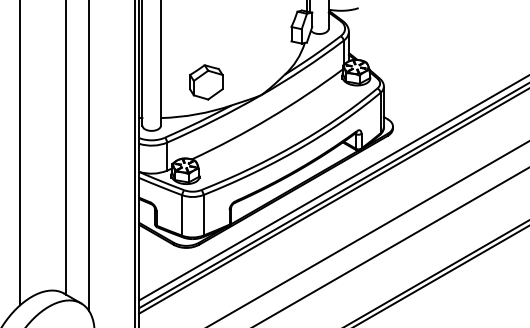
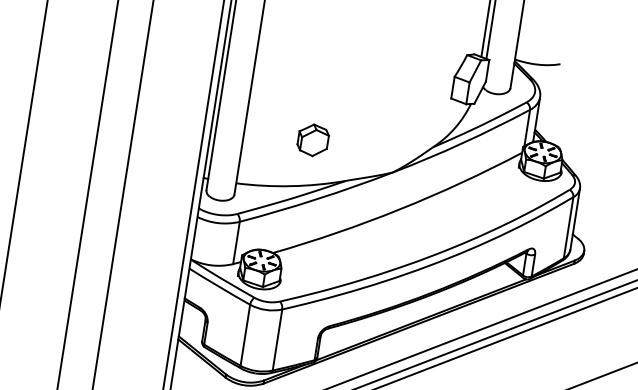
part: (206, 82) -> (313, 140), size x0.6

